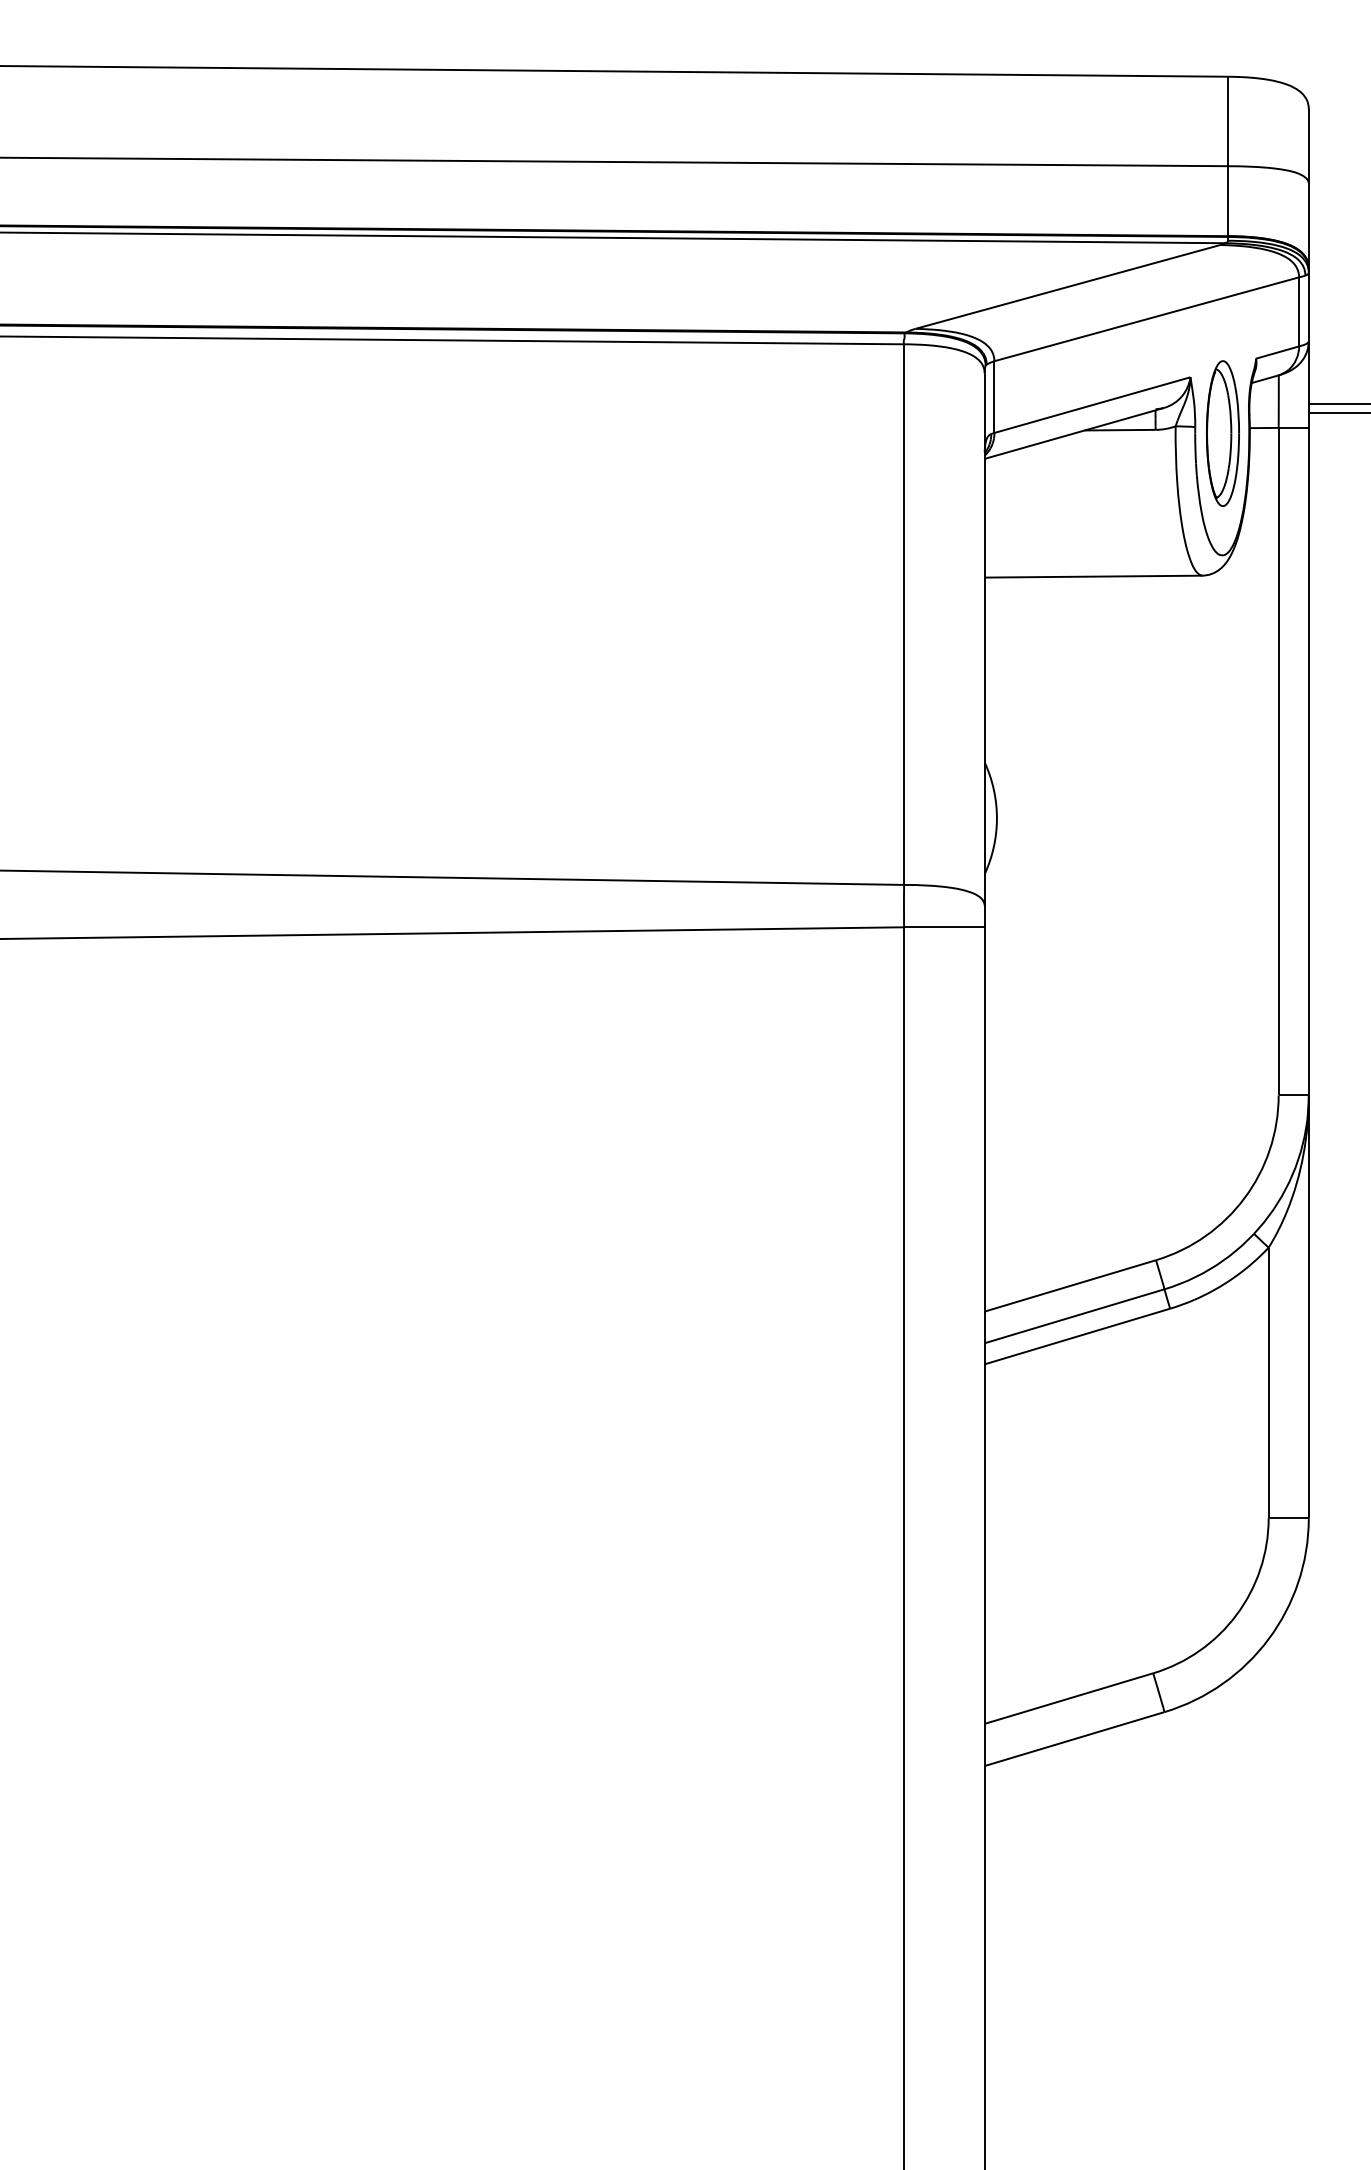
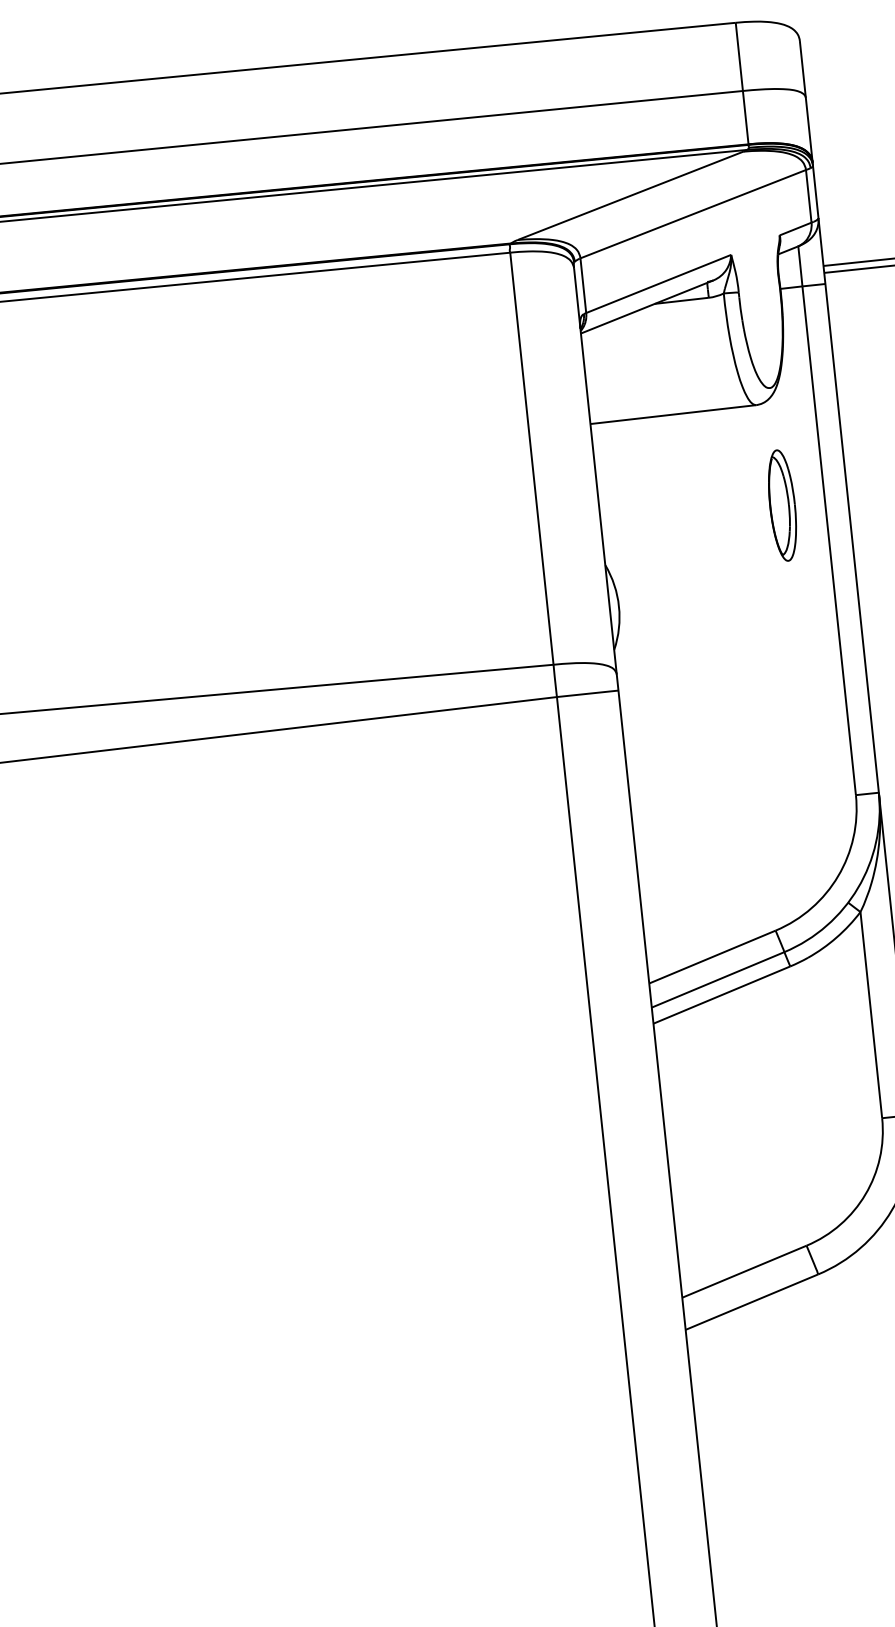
part: (1222, 433) -> (782, 505), moved

